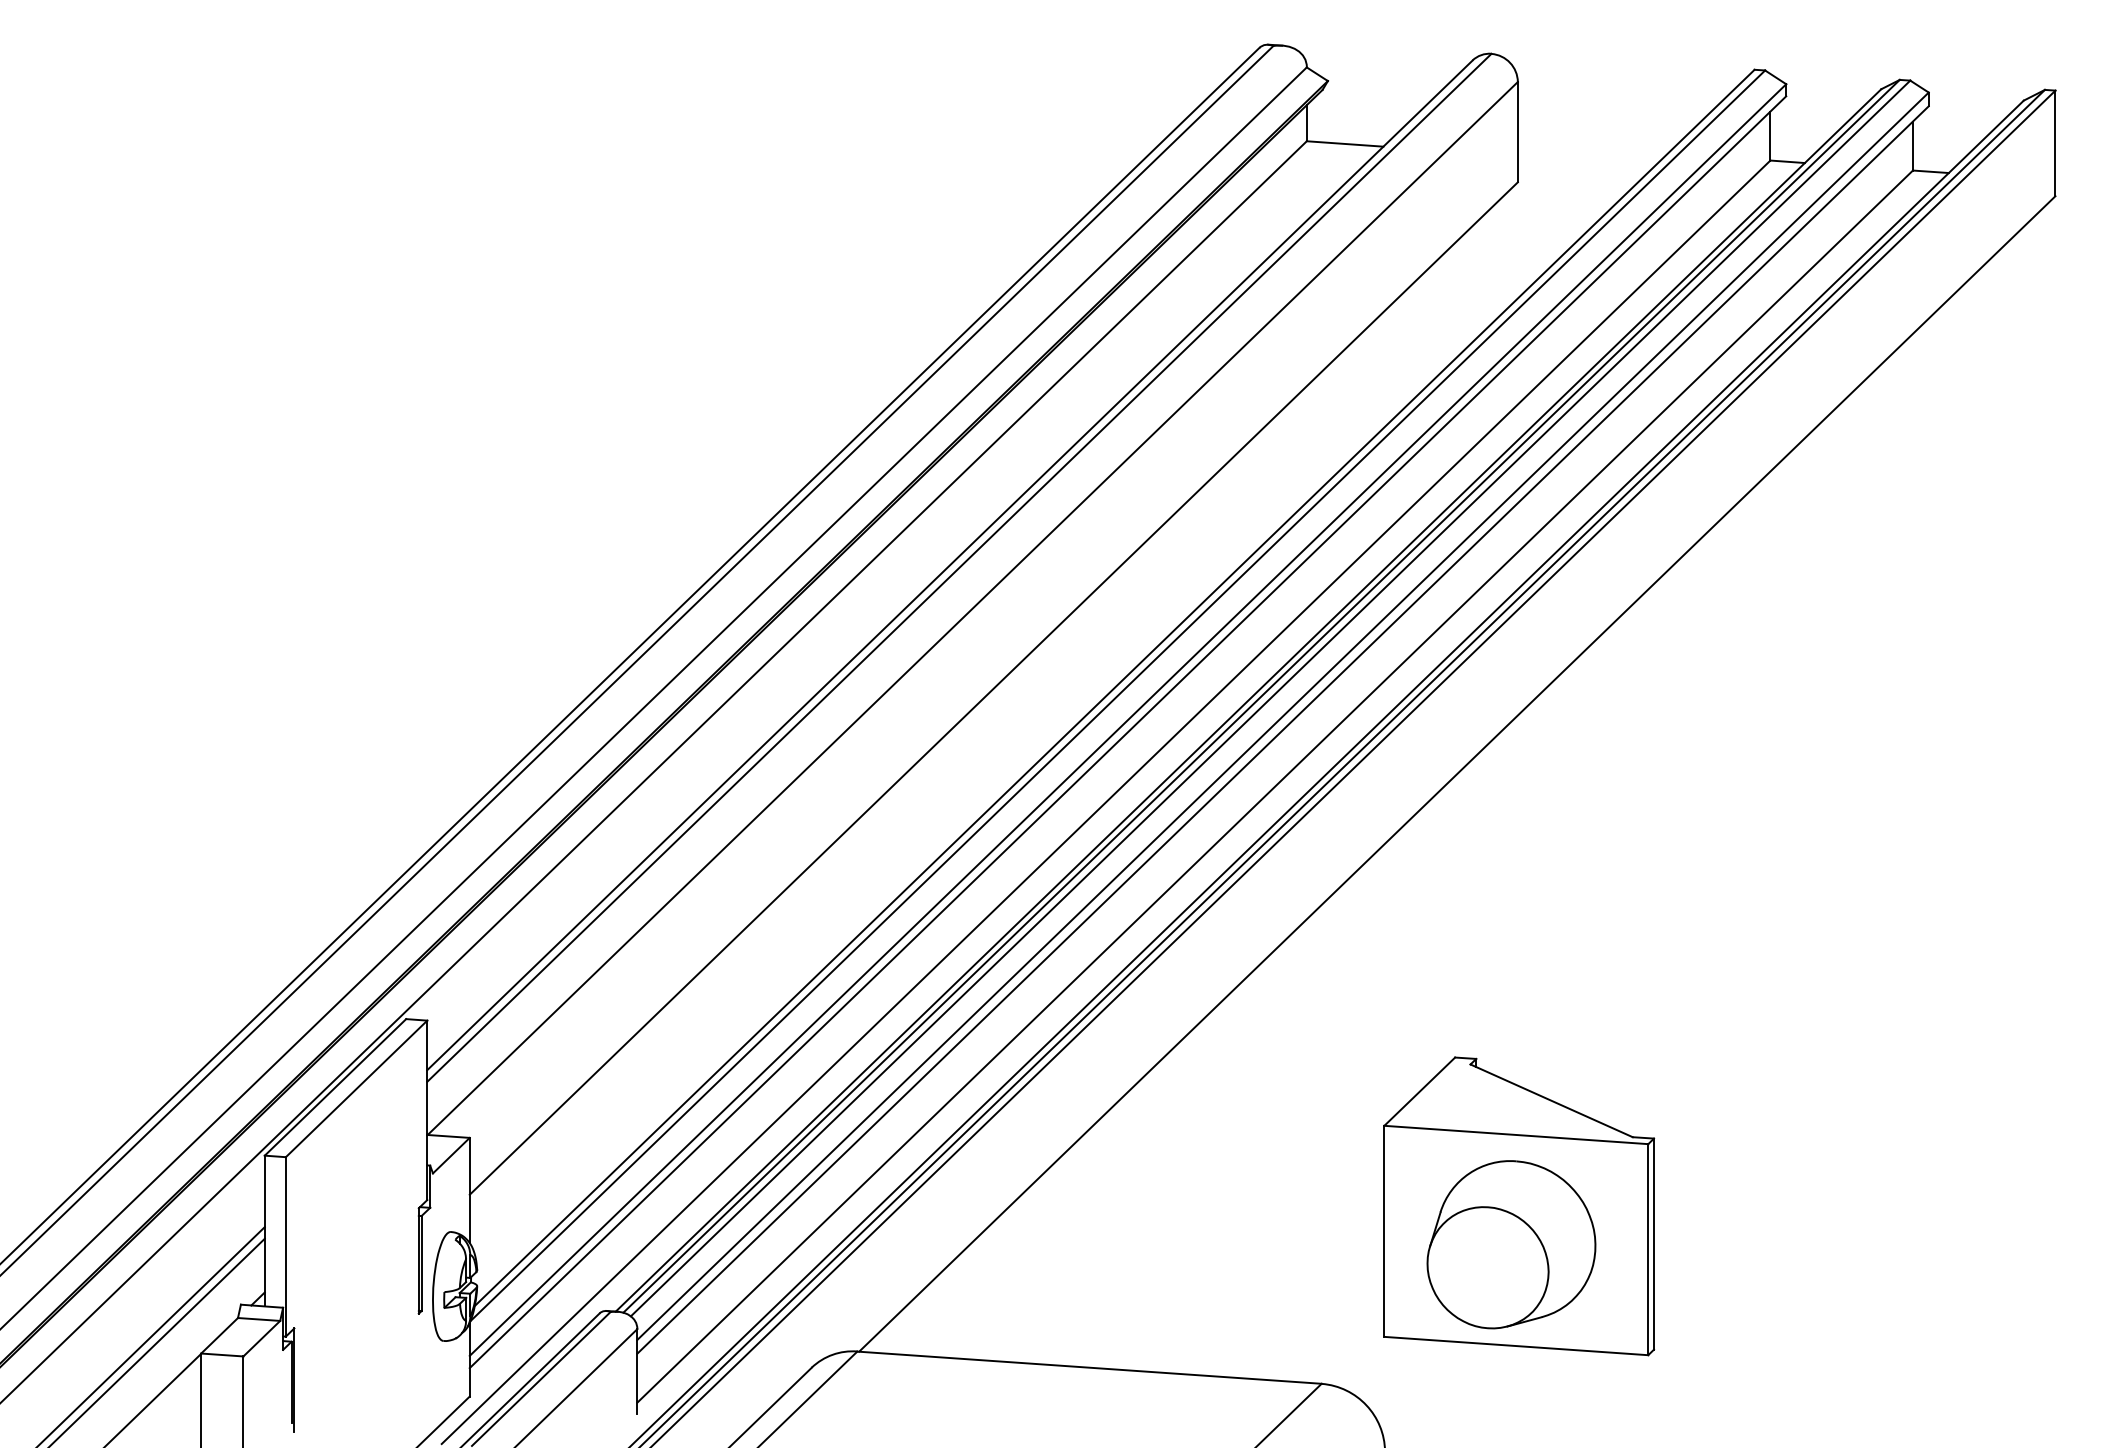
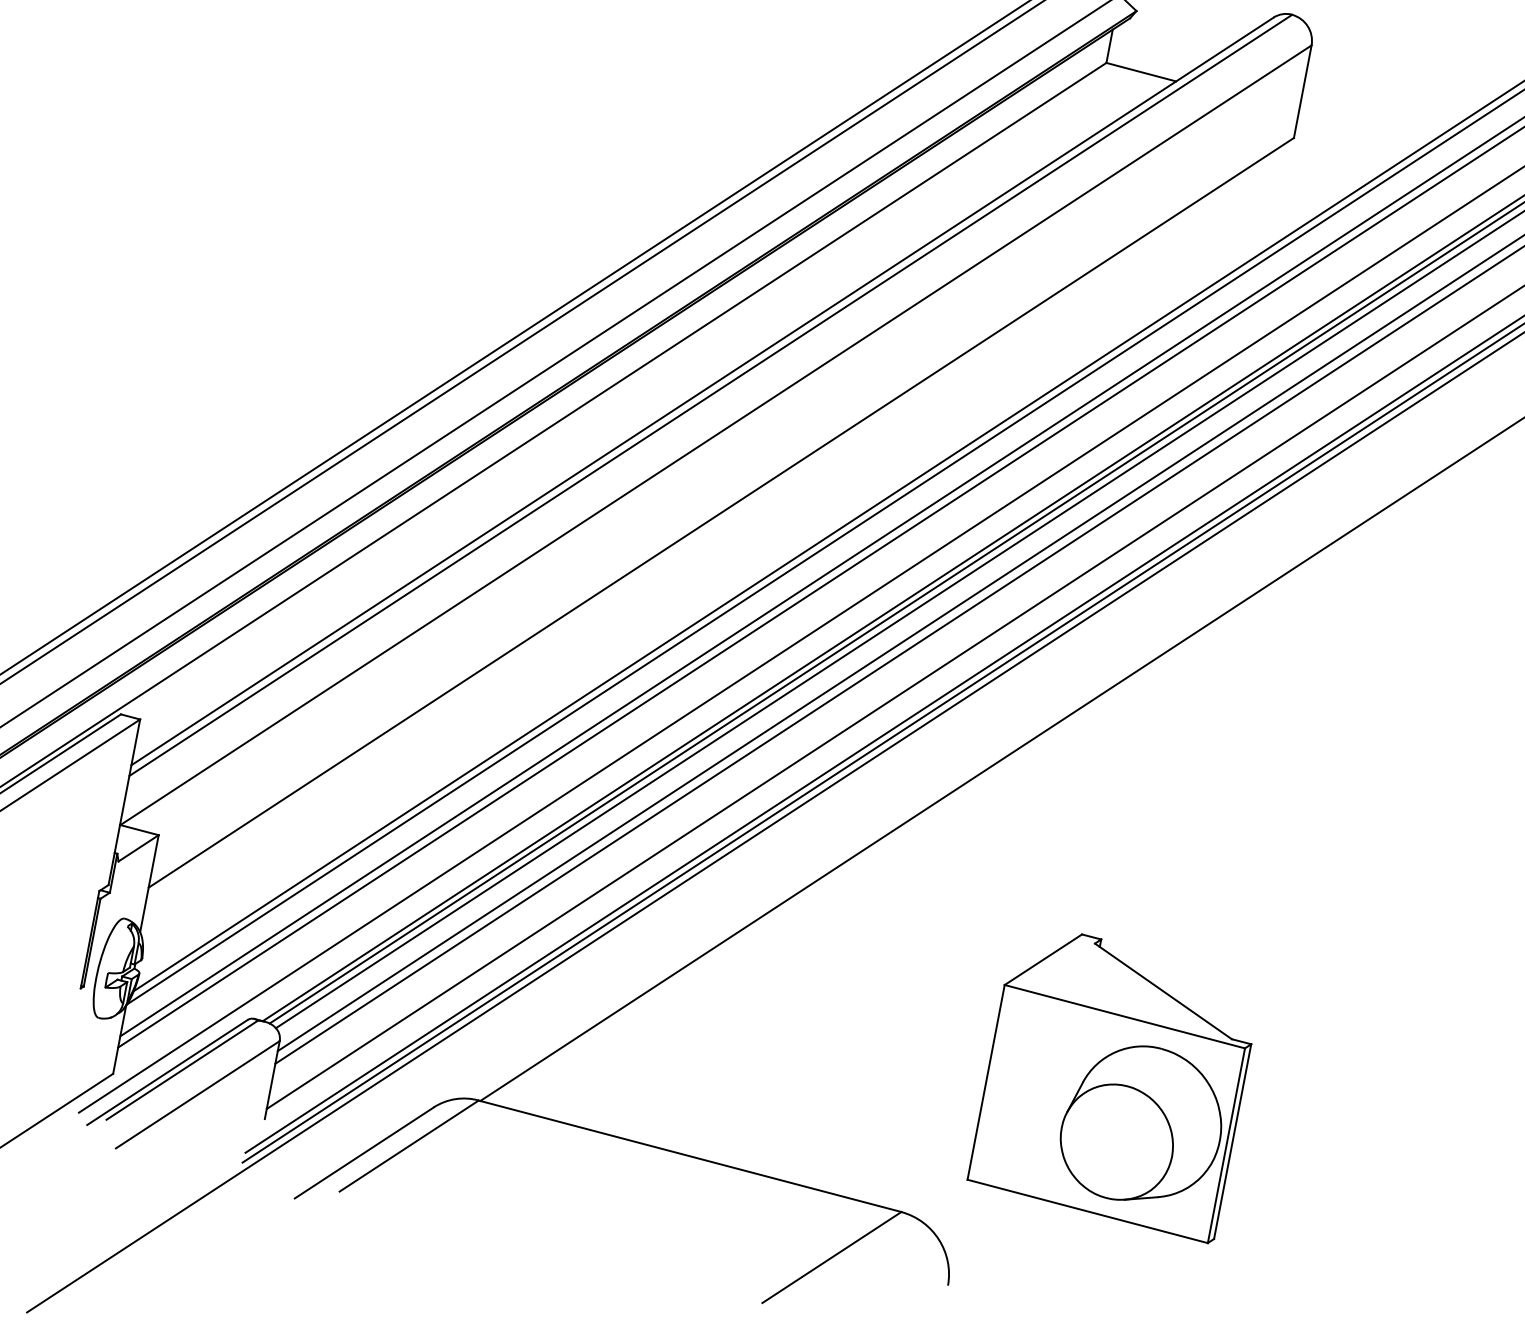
part: (1511, 1244) -> (1142, 1124), moved

